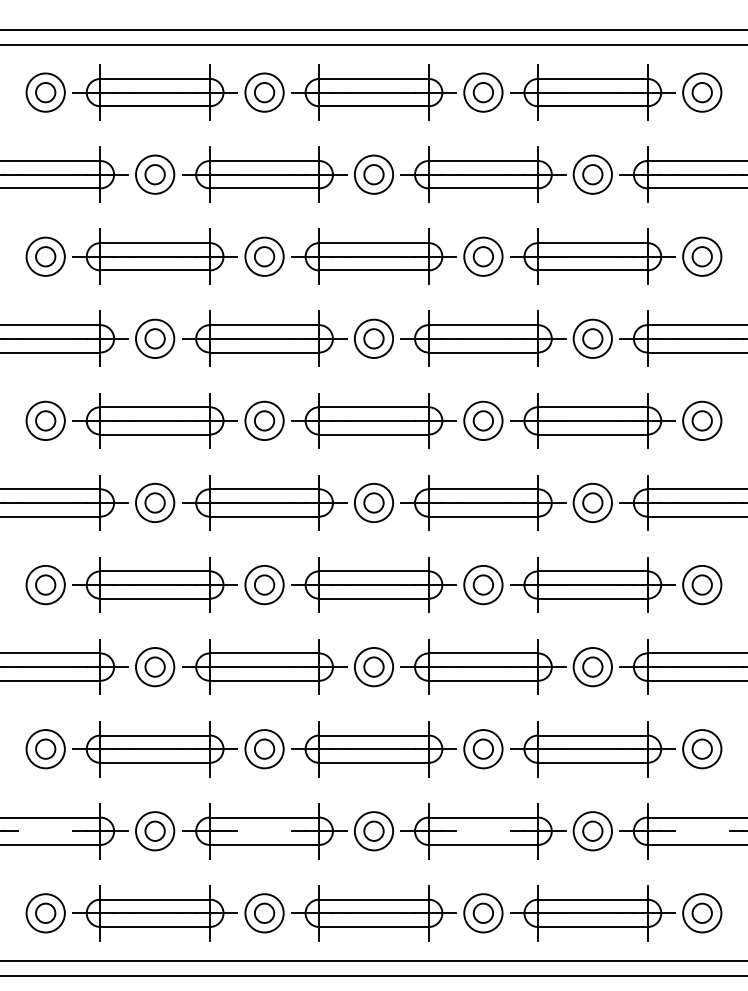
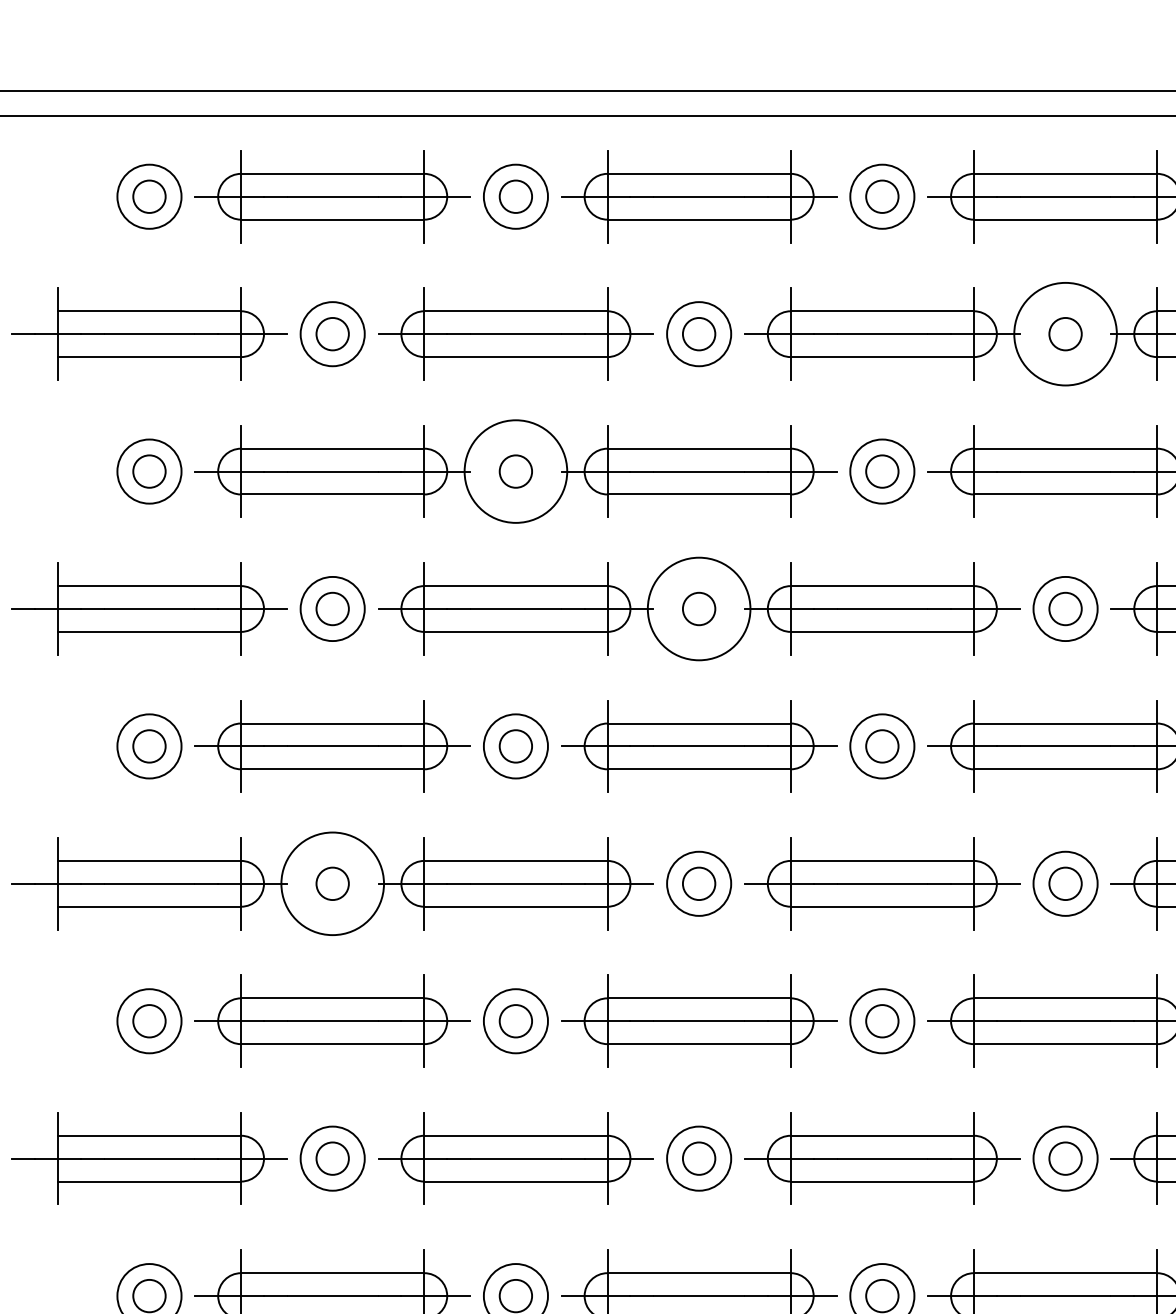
circle: (592, 174) -> (1065, 333), size x1.6
circle: (264, 256) -> (515, 471), size x1.6
circle: (373, 338) -> (698, 608), size x1.6
circle: (155, 502) -> (333, 883), size x1.6

